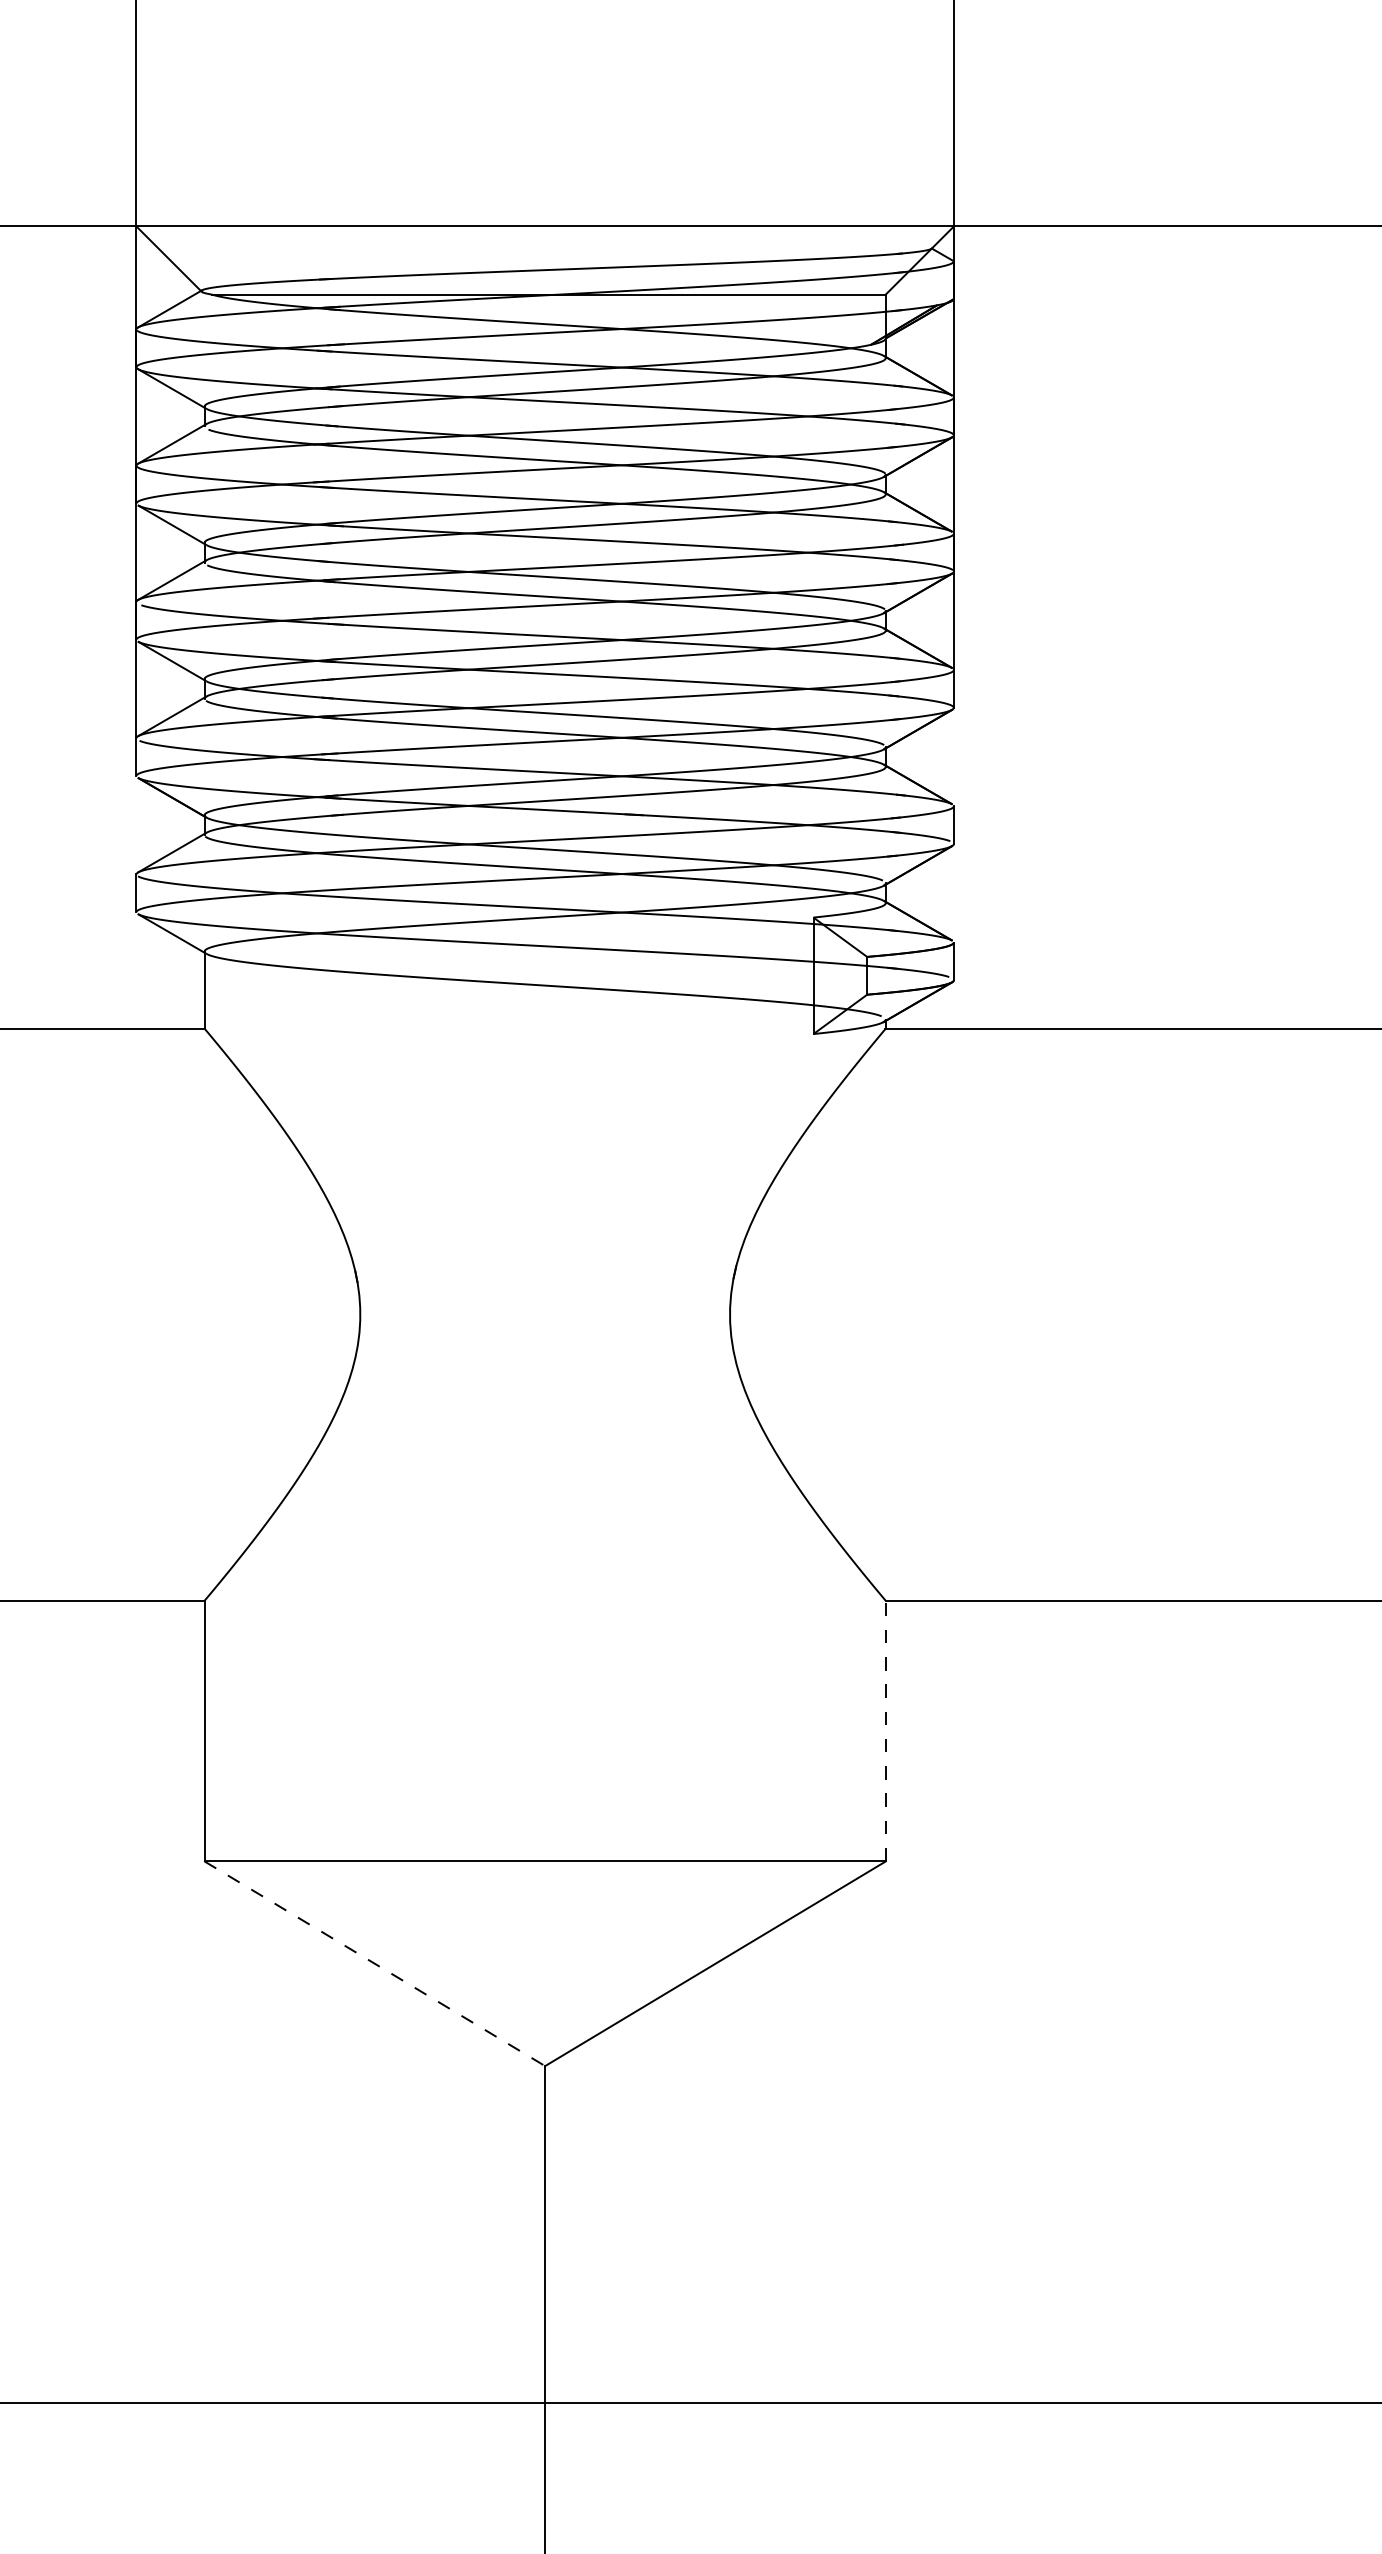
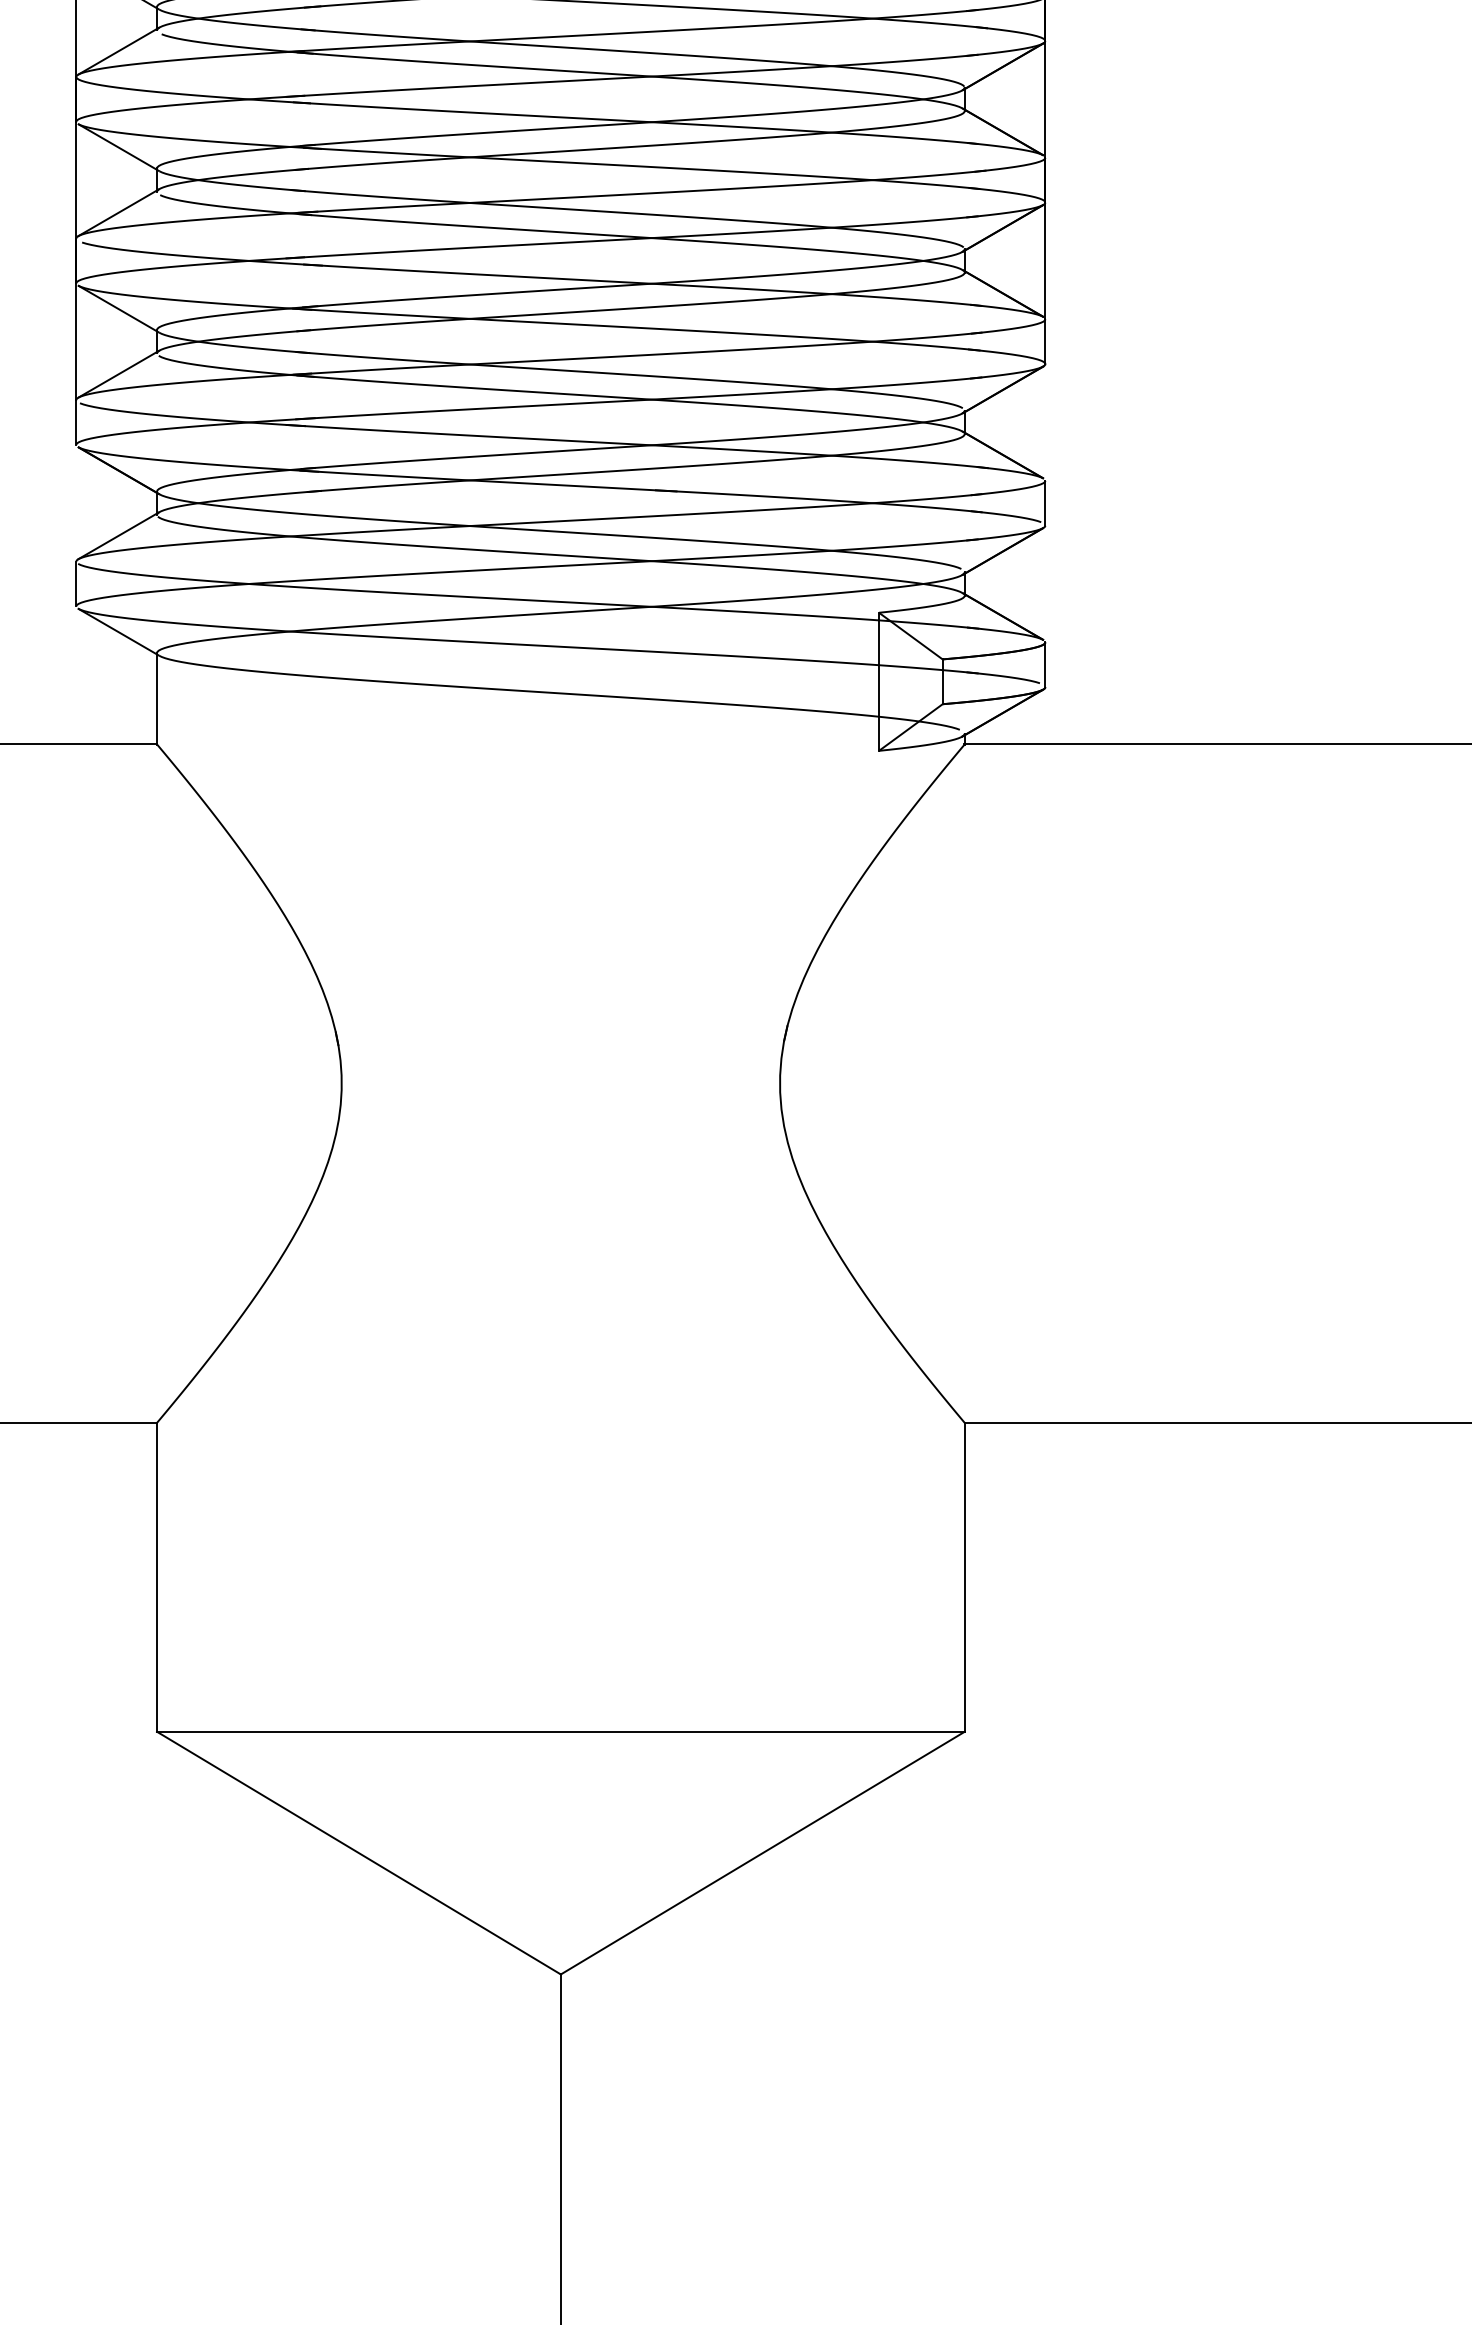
line: (885, 1730) -> (964, 1576), dashed -> solid
line: (374, 1963) -> (358, 1852), dashed -> solid

